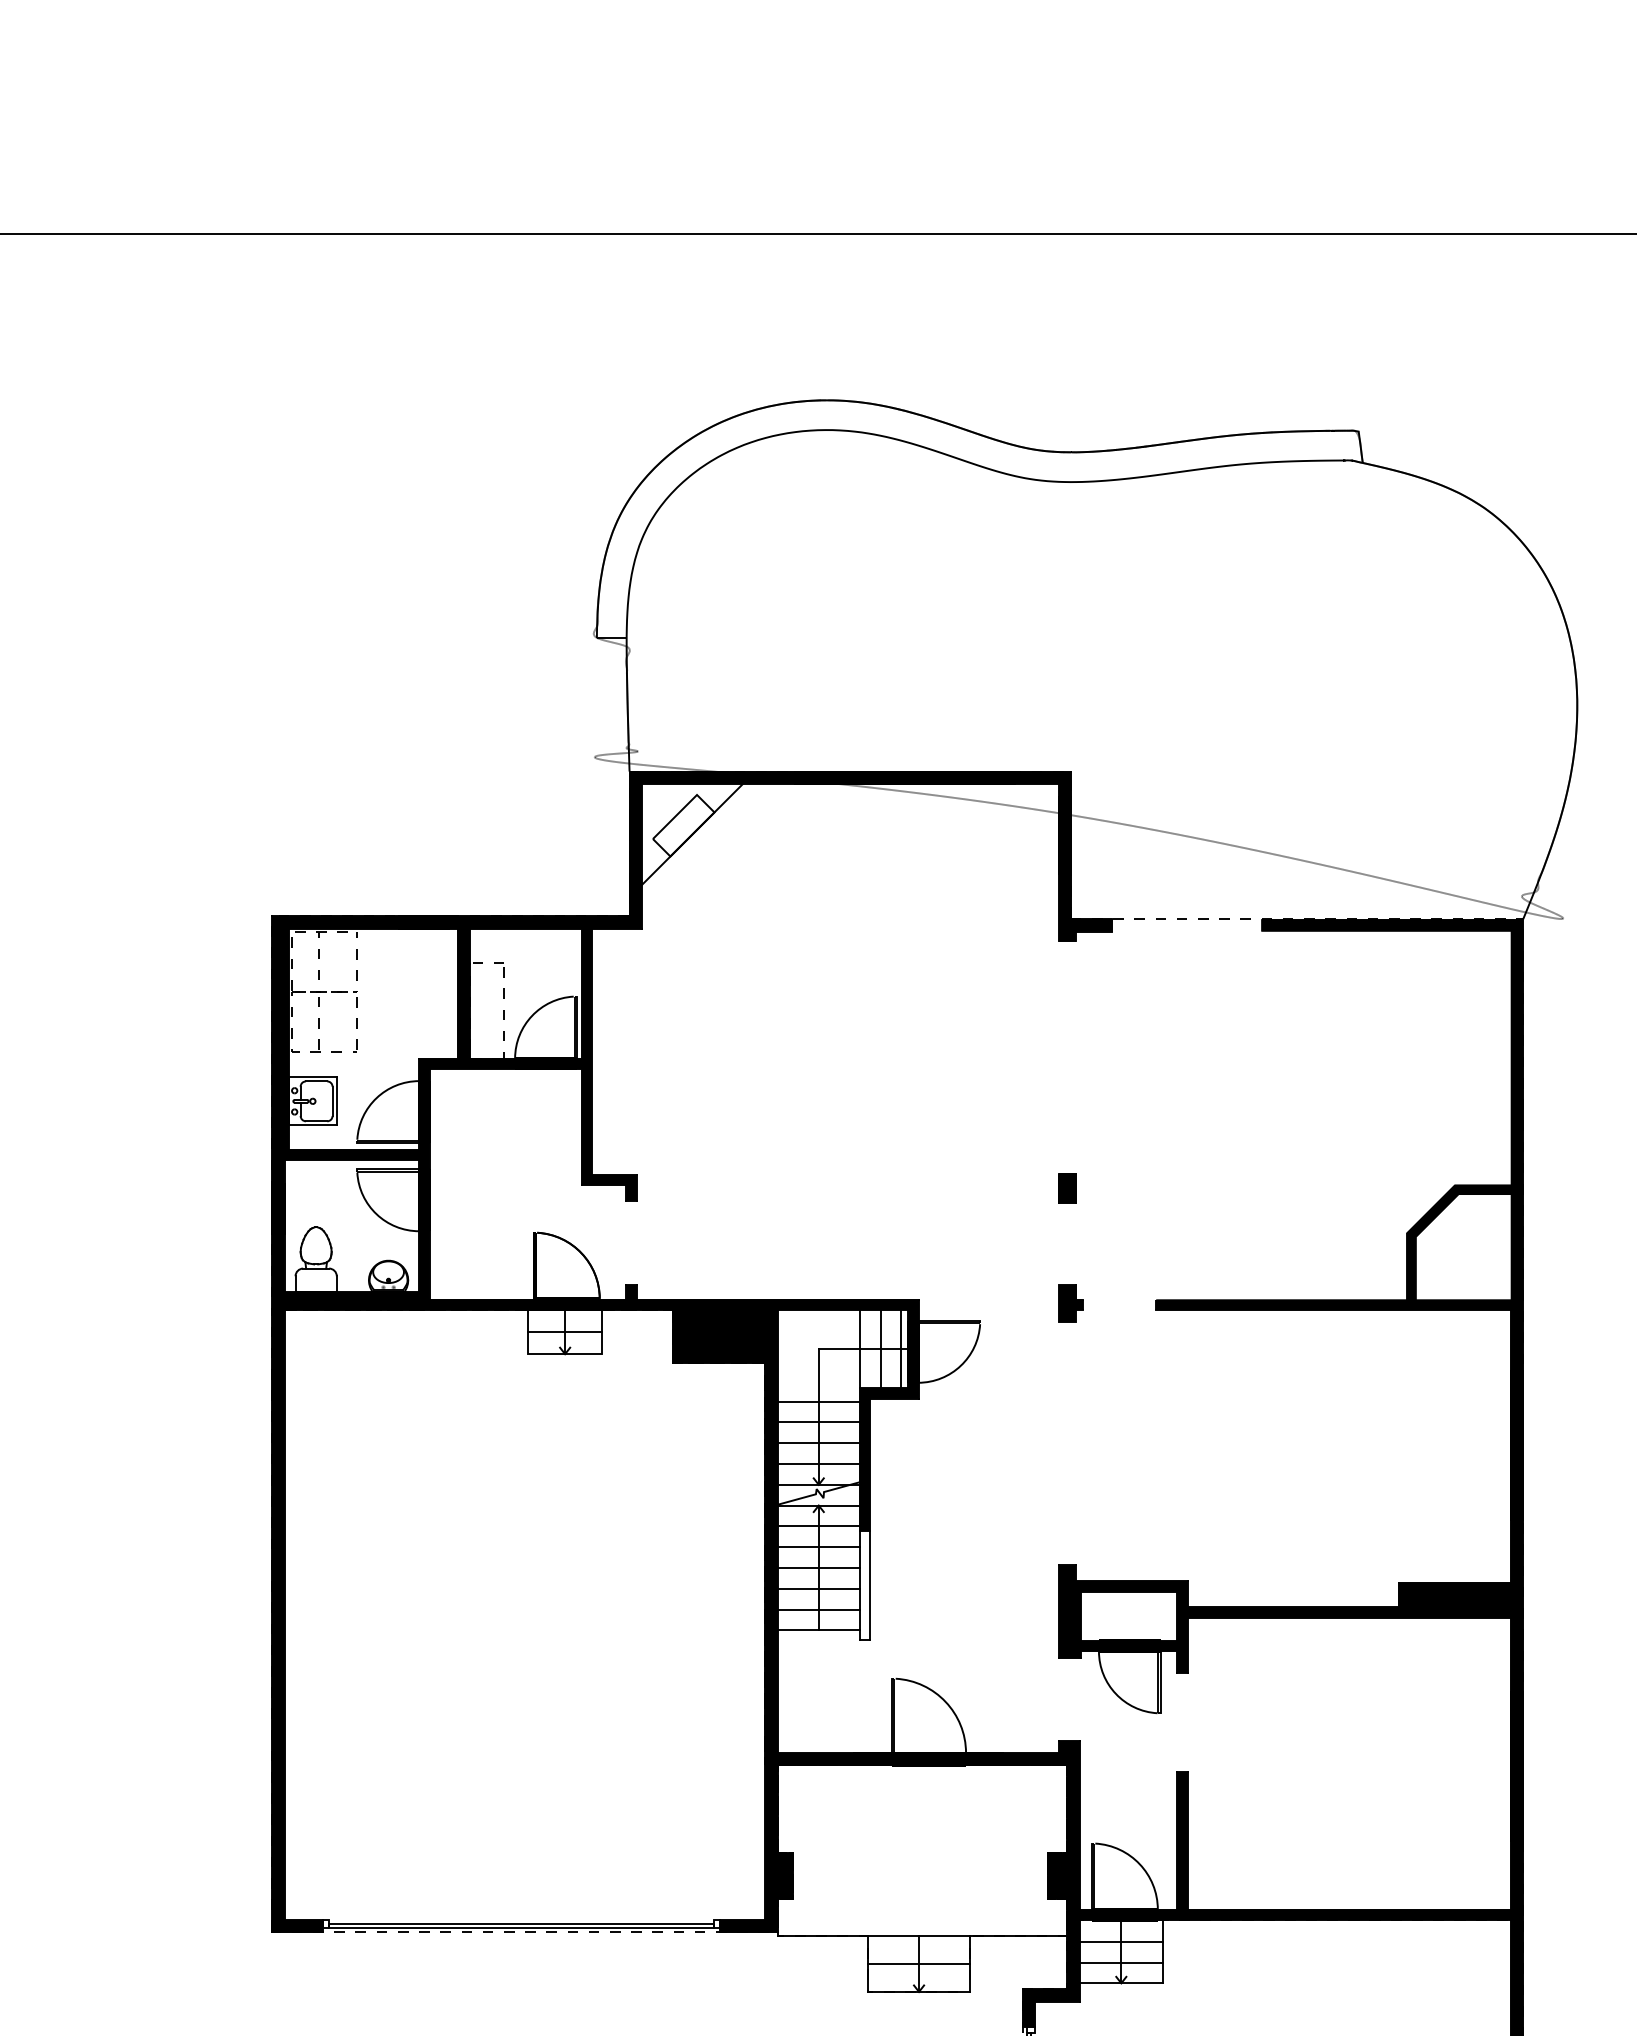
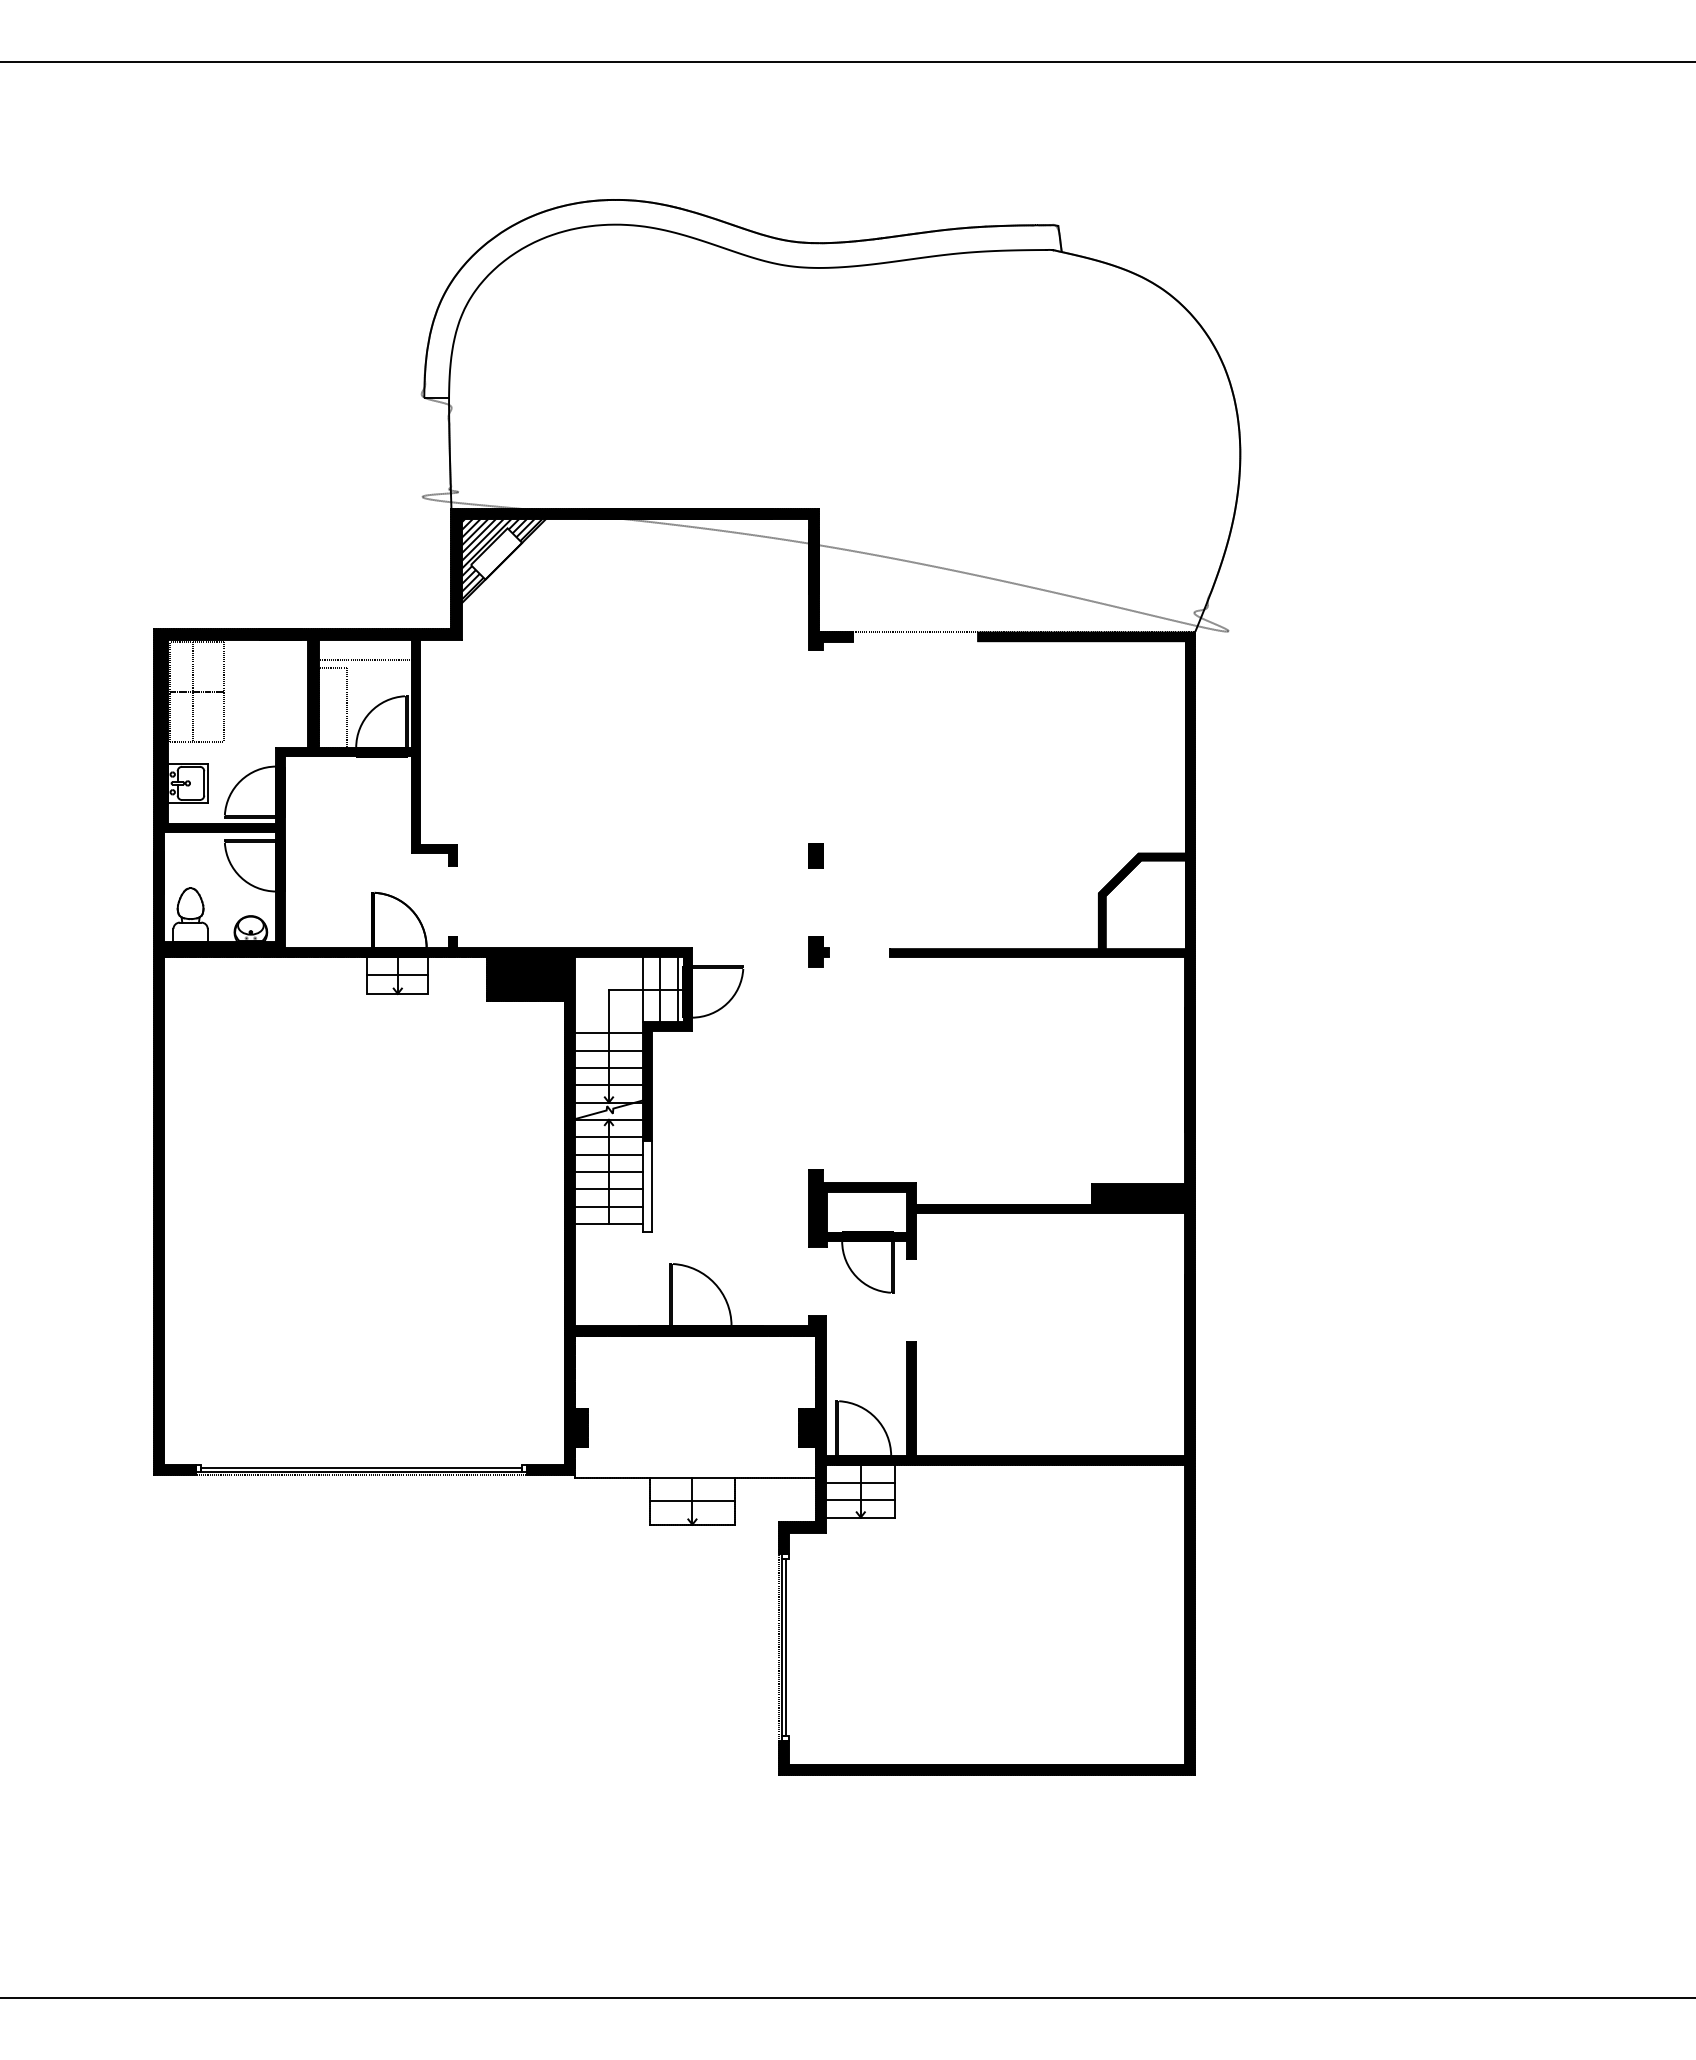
hatch: (689, 832) -> (501, 559), added
line: (525, 953) -> (364, 660), added

